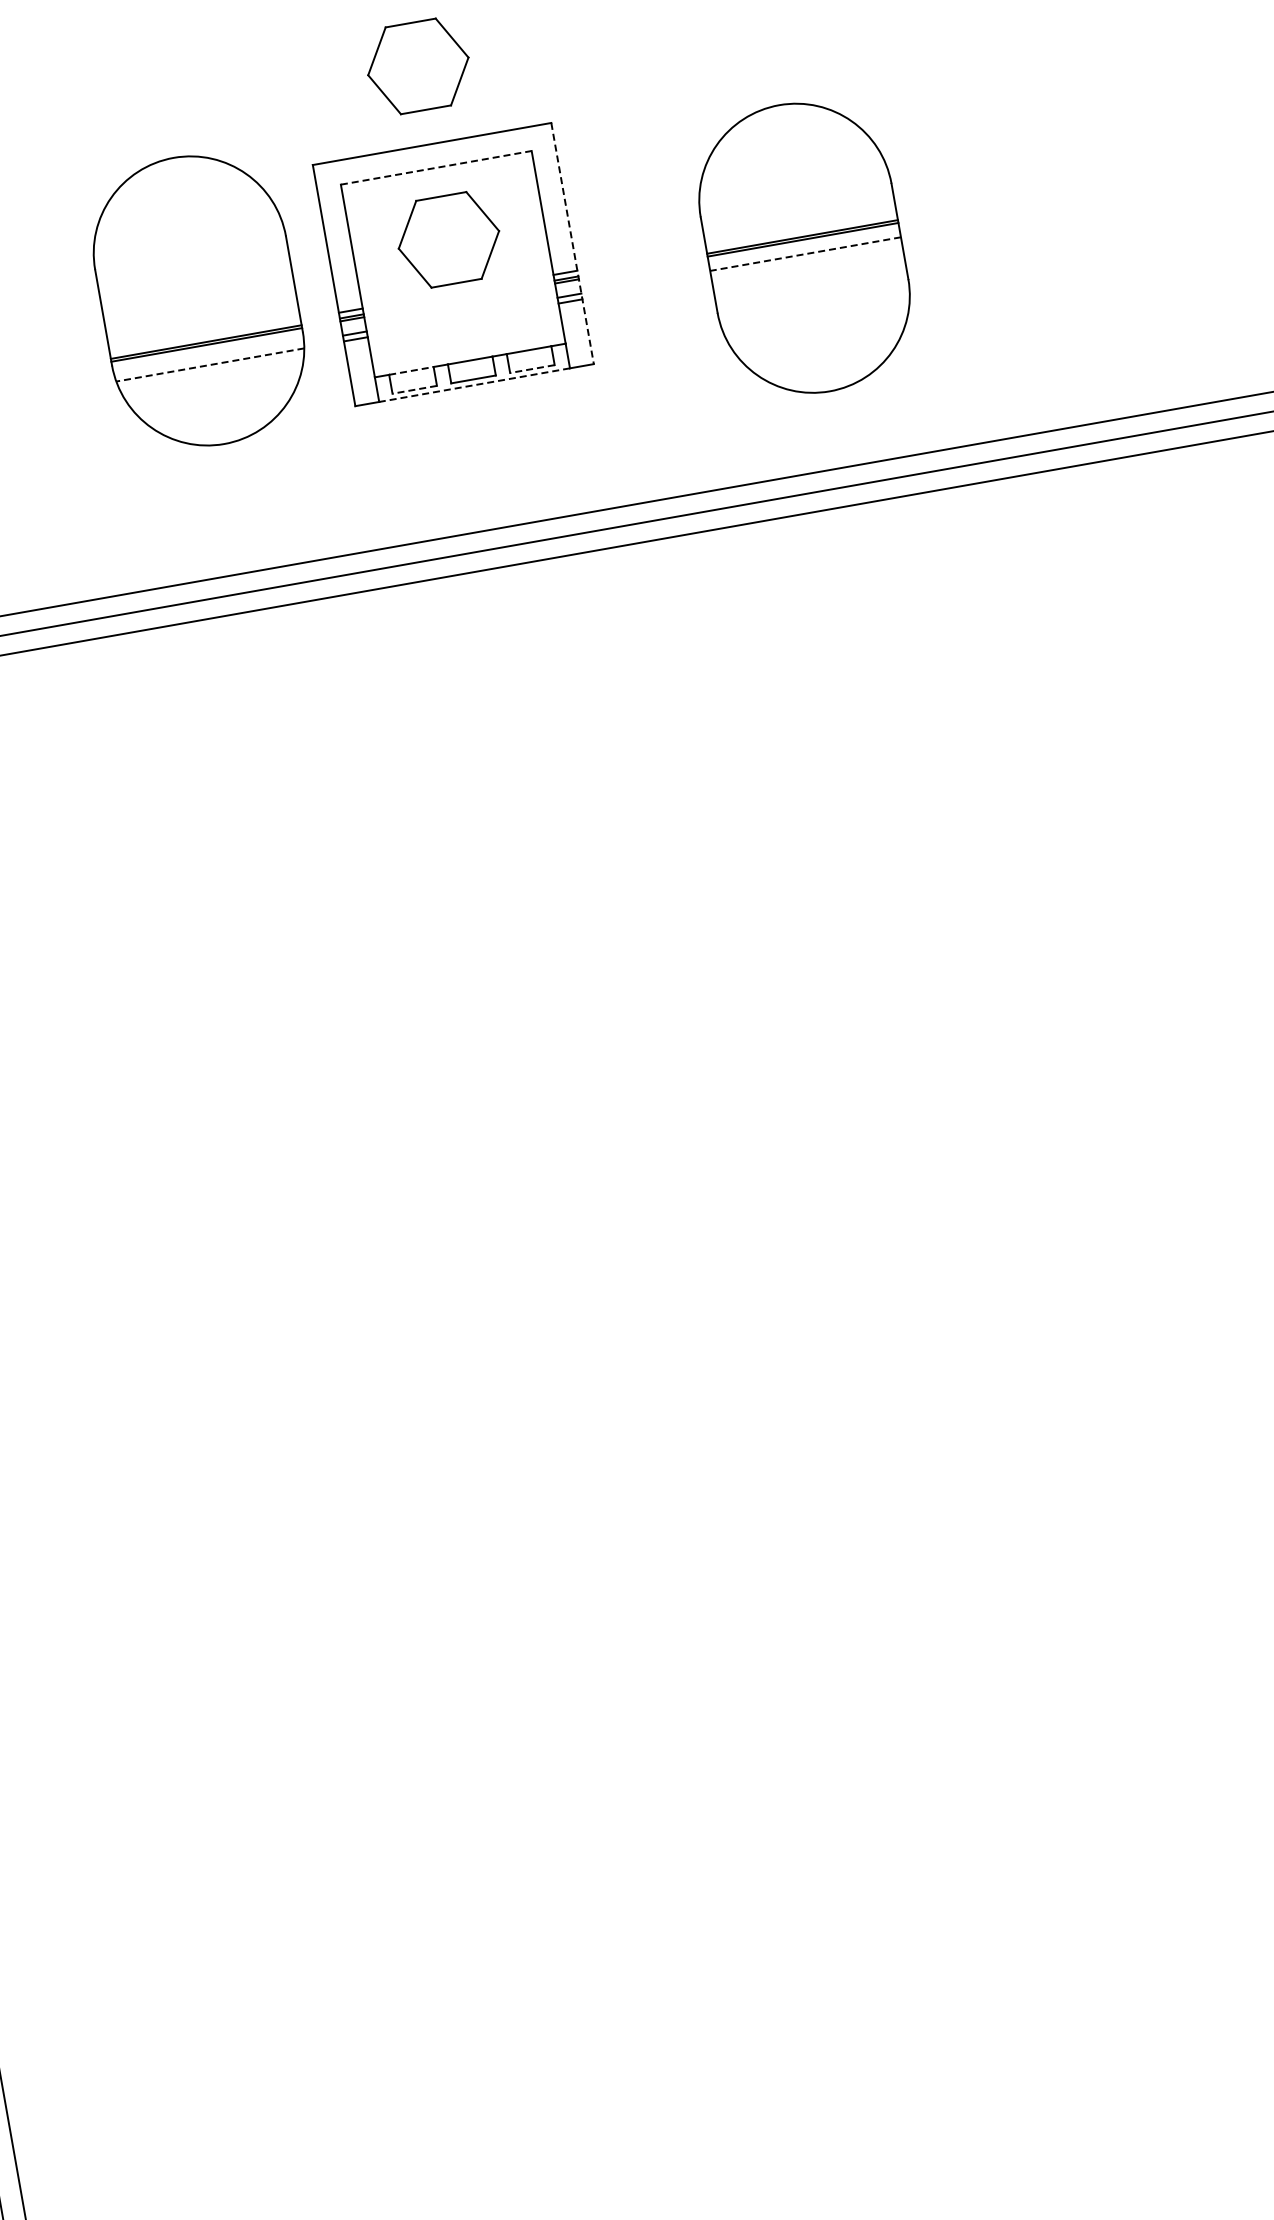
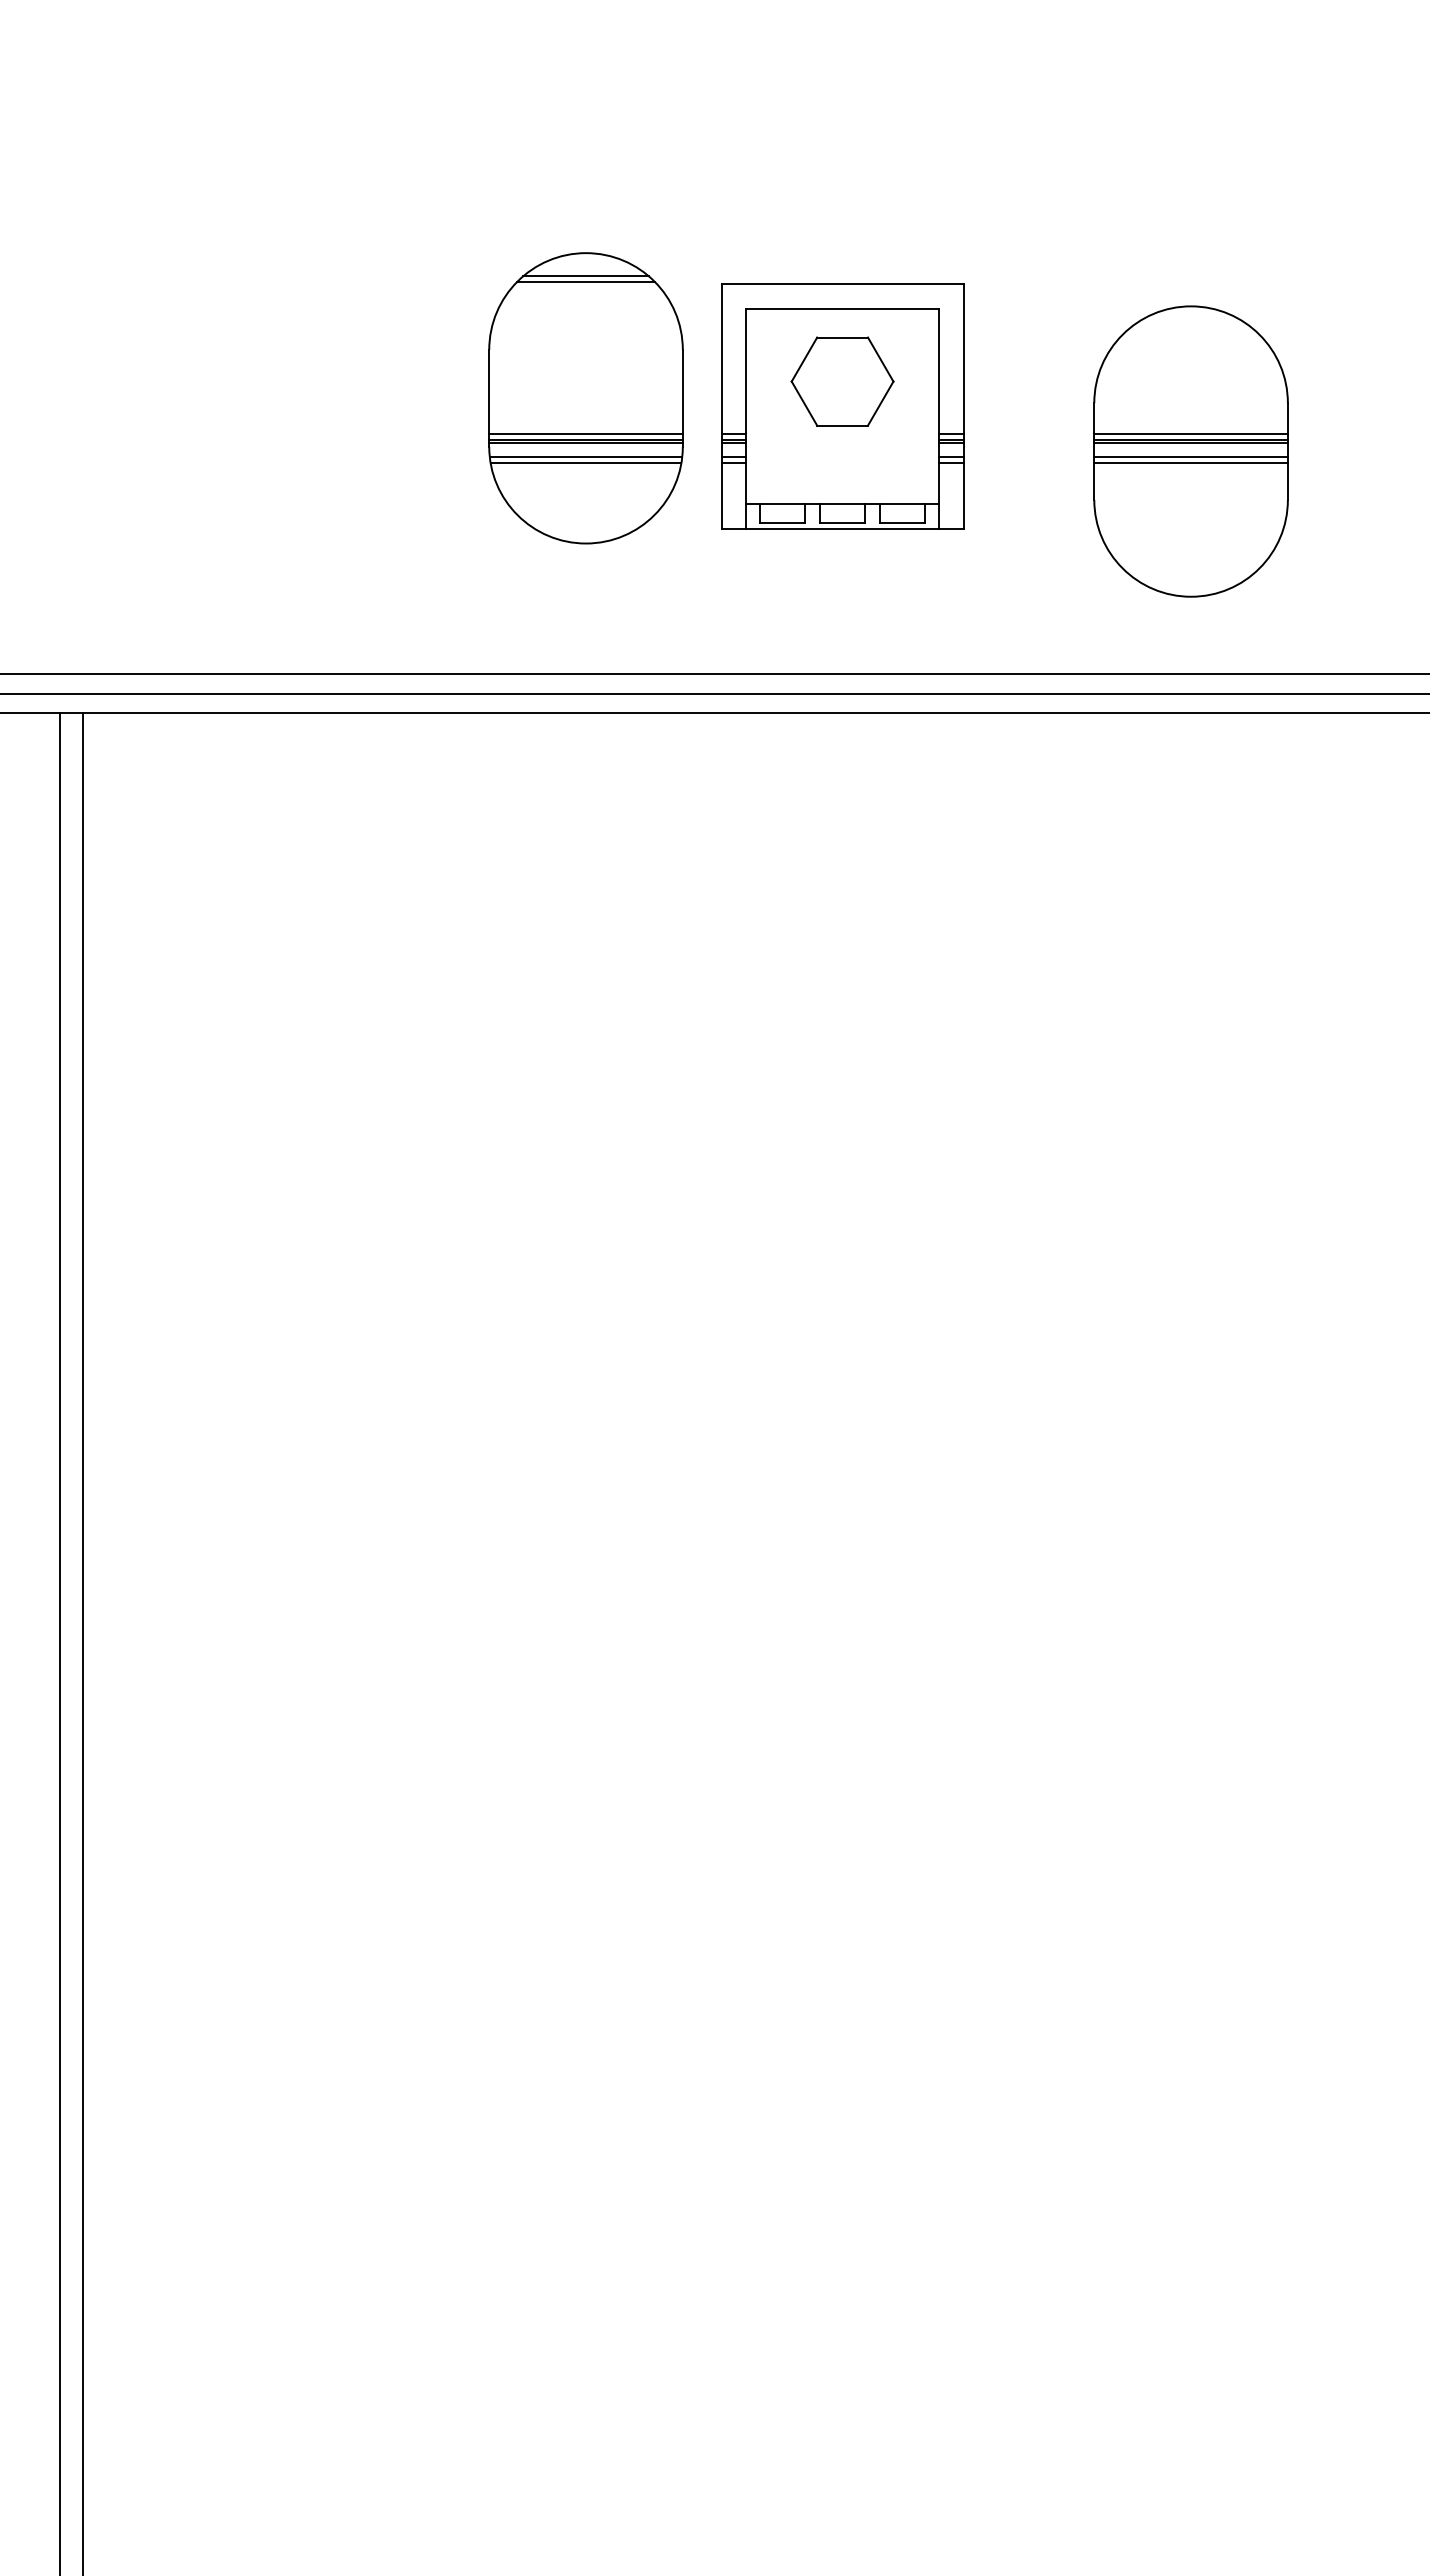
part: (418, 66) -> (842, 205), removed
line: (436, 167) -> (842, 308), dashed -> solid
line: (178, 180) -> (586, 276), added
line: (178, 186) -> (585, 282), added
line: (801, 231) -> (1190, 434), added
line: (572, 244) -> (963, 407), dashed -> solid
line: (805, 254) -> (1191, 457), dashed -> solid
line: (806, 260) -> (1190, 463), added
line: (204, 336) -> (585, 434), added
line: (208, 359) -> (585, 457), added
line: (209, 365) -> (585, 463), dashed -> solid
line: (532, 369) -> (902, 523), dashed -> solid
line: (411, 371) -> (782, 504), dashed -> solid
line: (474, 385) -> (842, 529), dashed -> solid
line: (414, 390) -> (782, 523), dashed -> solid

